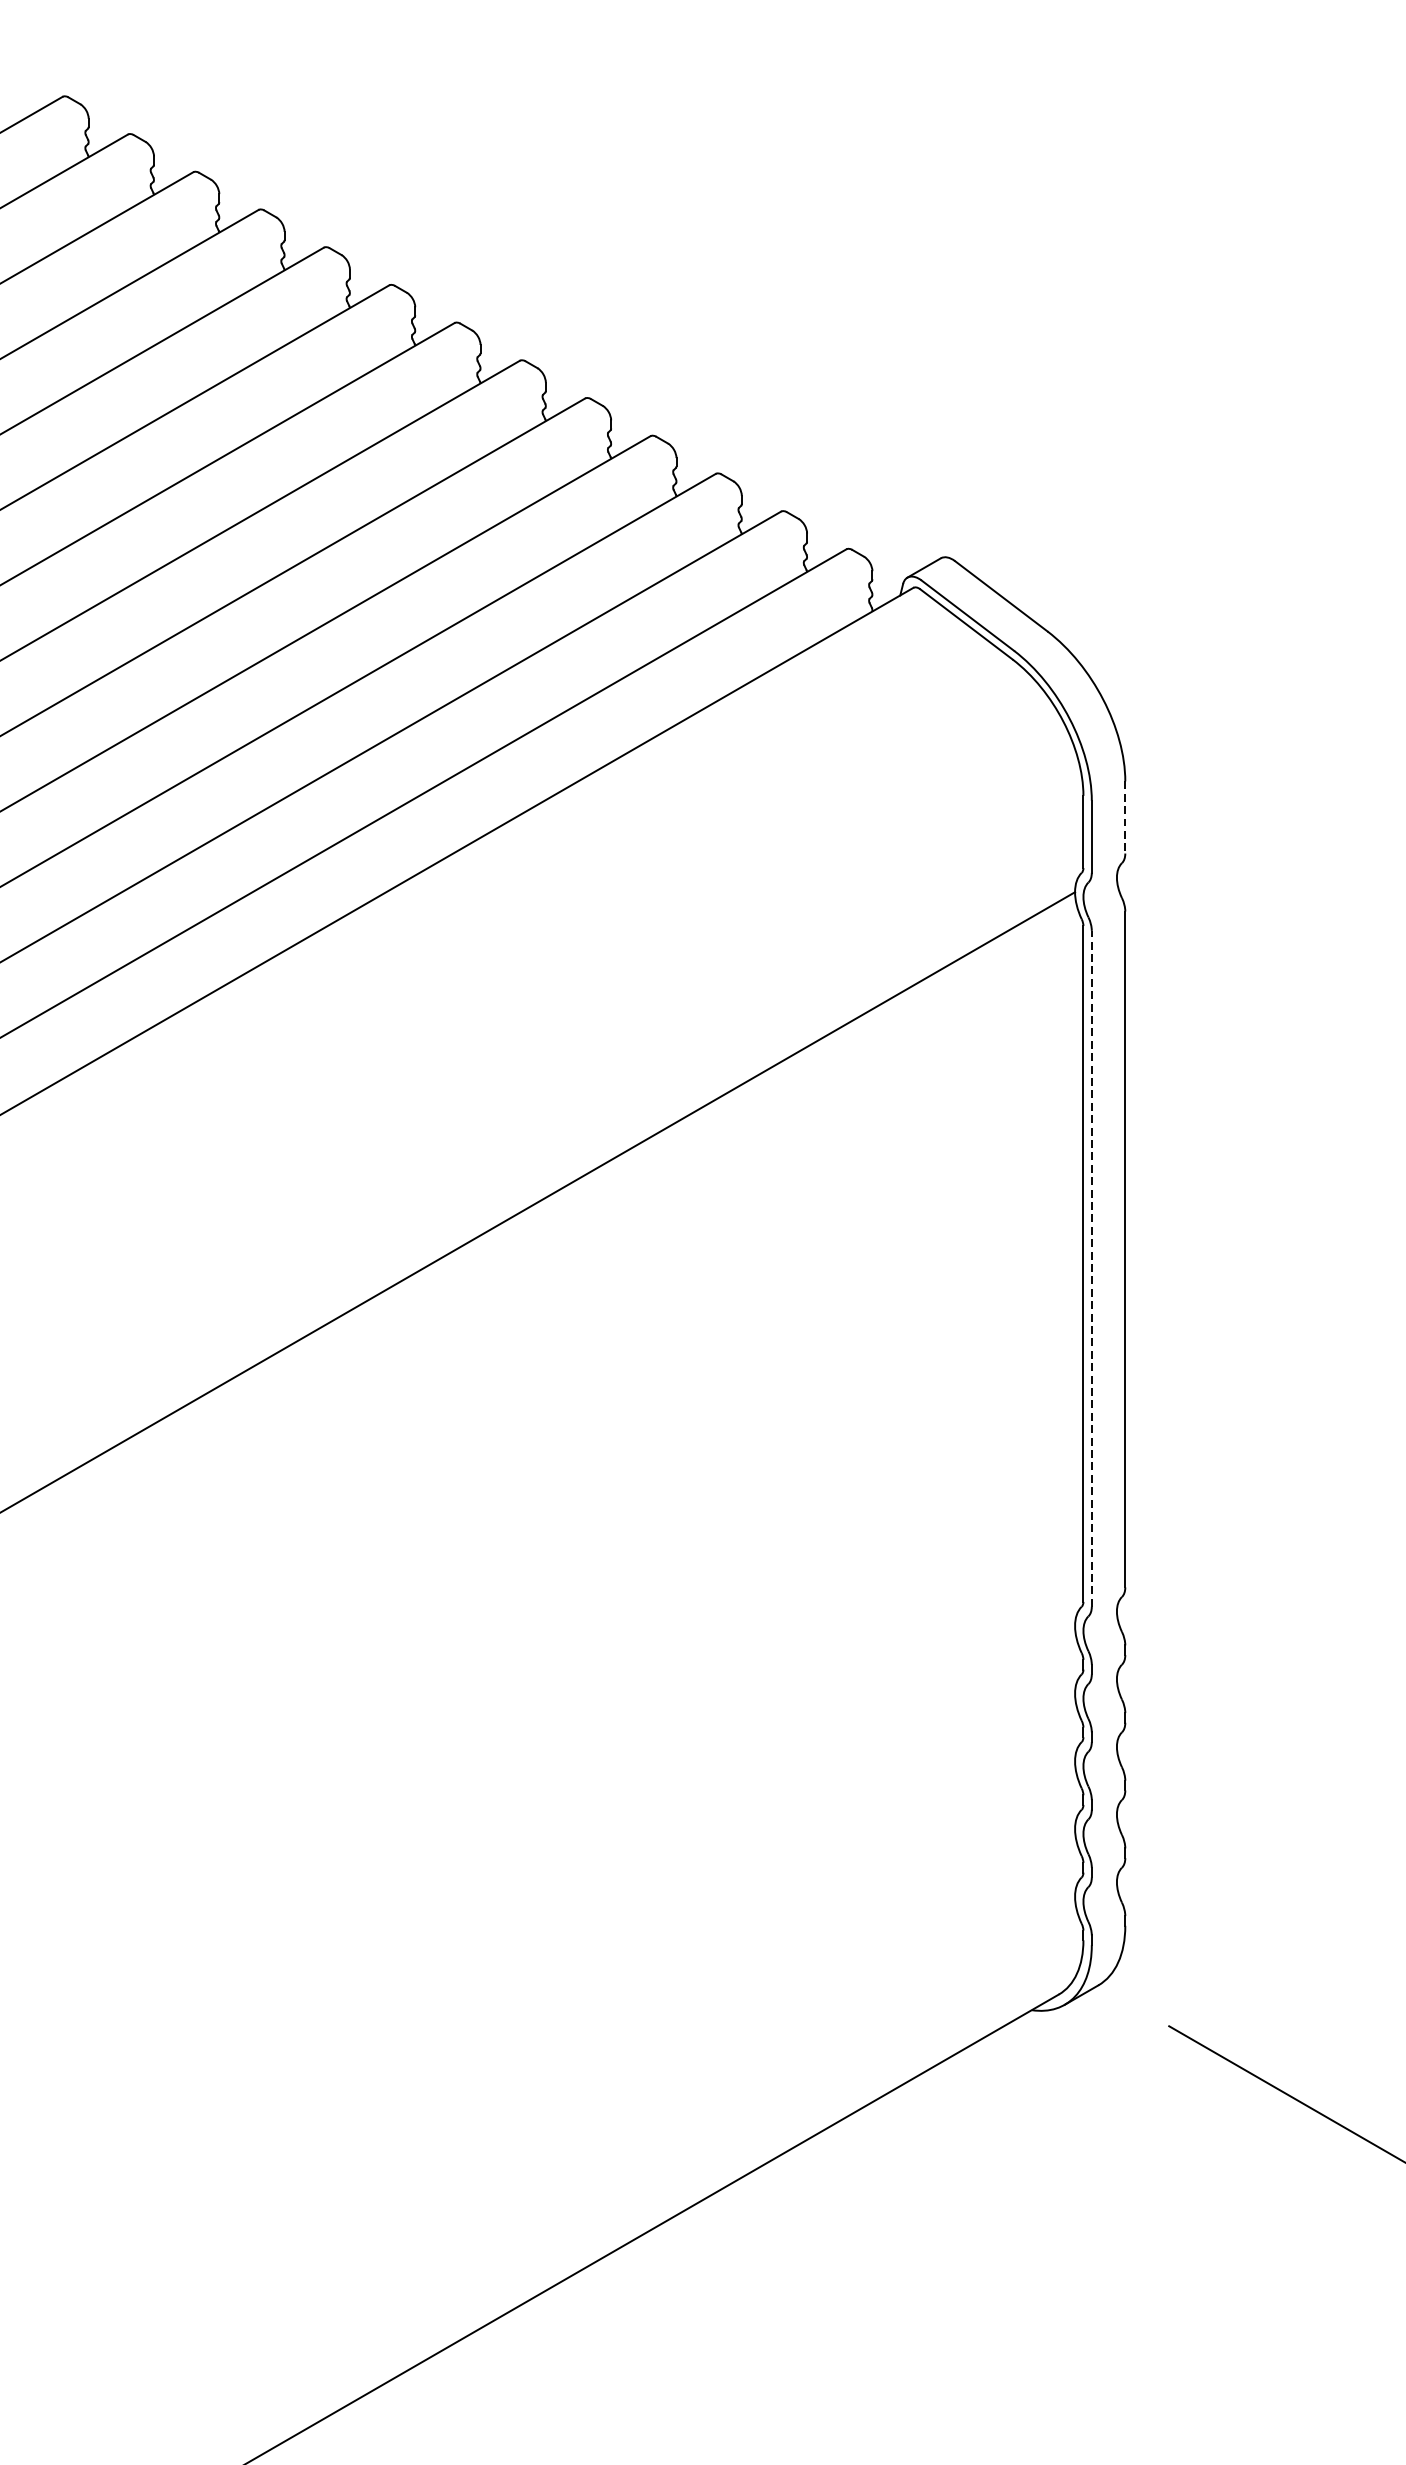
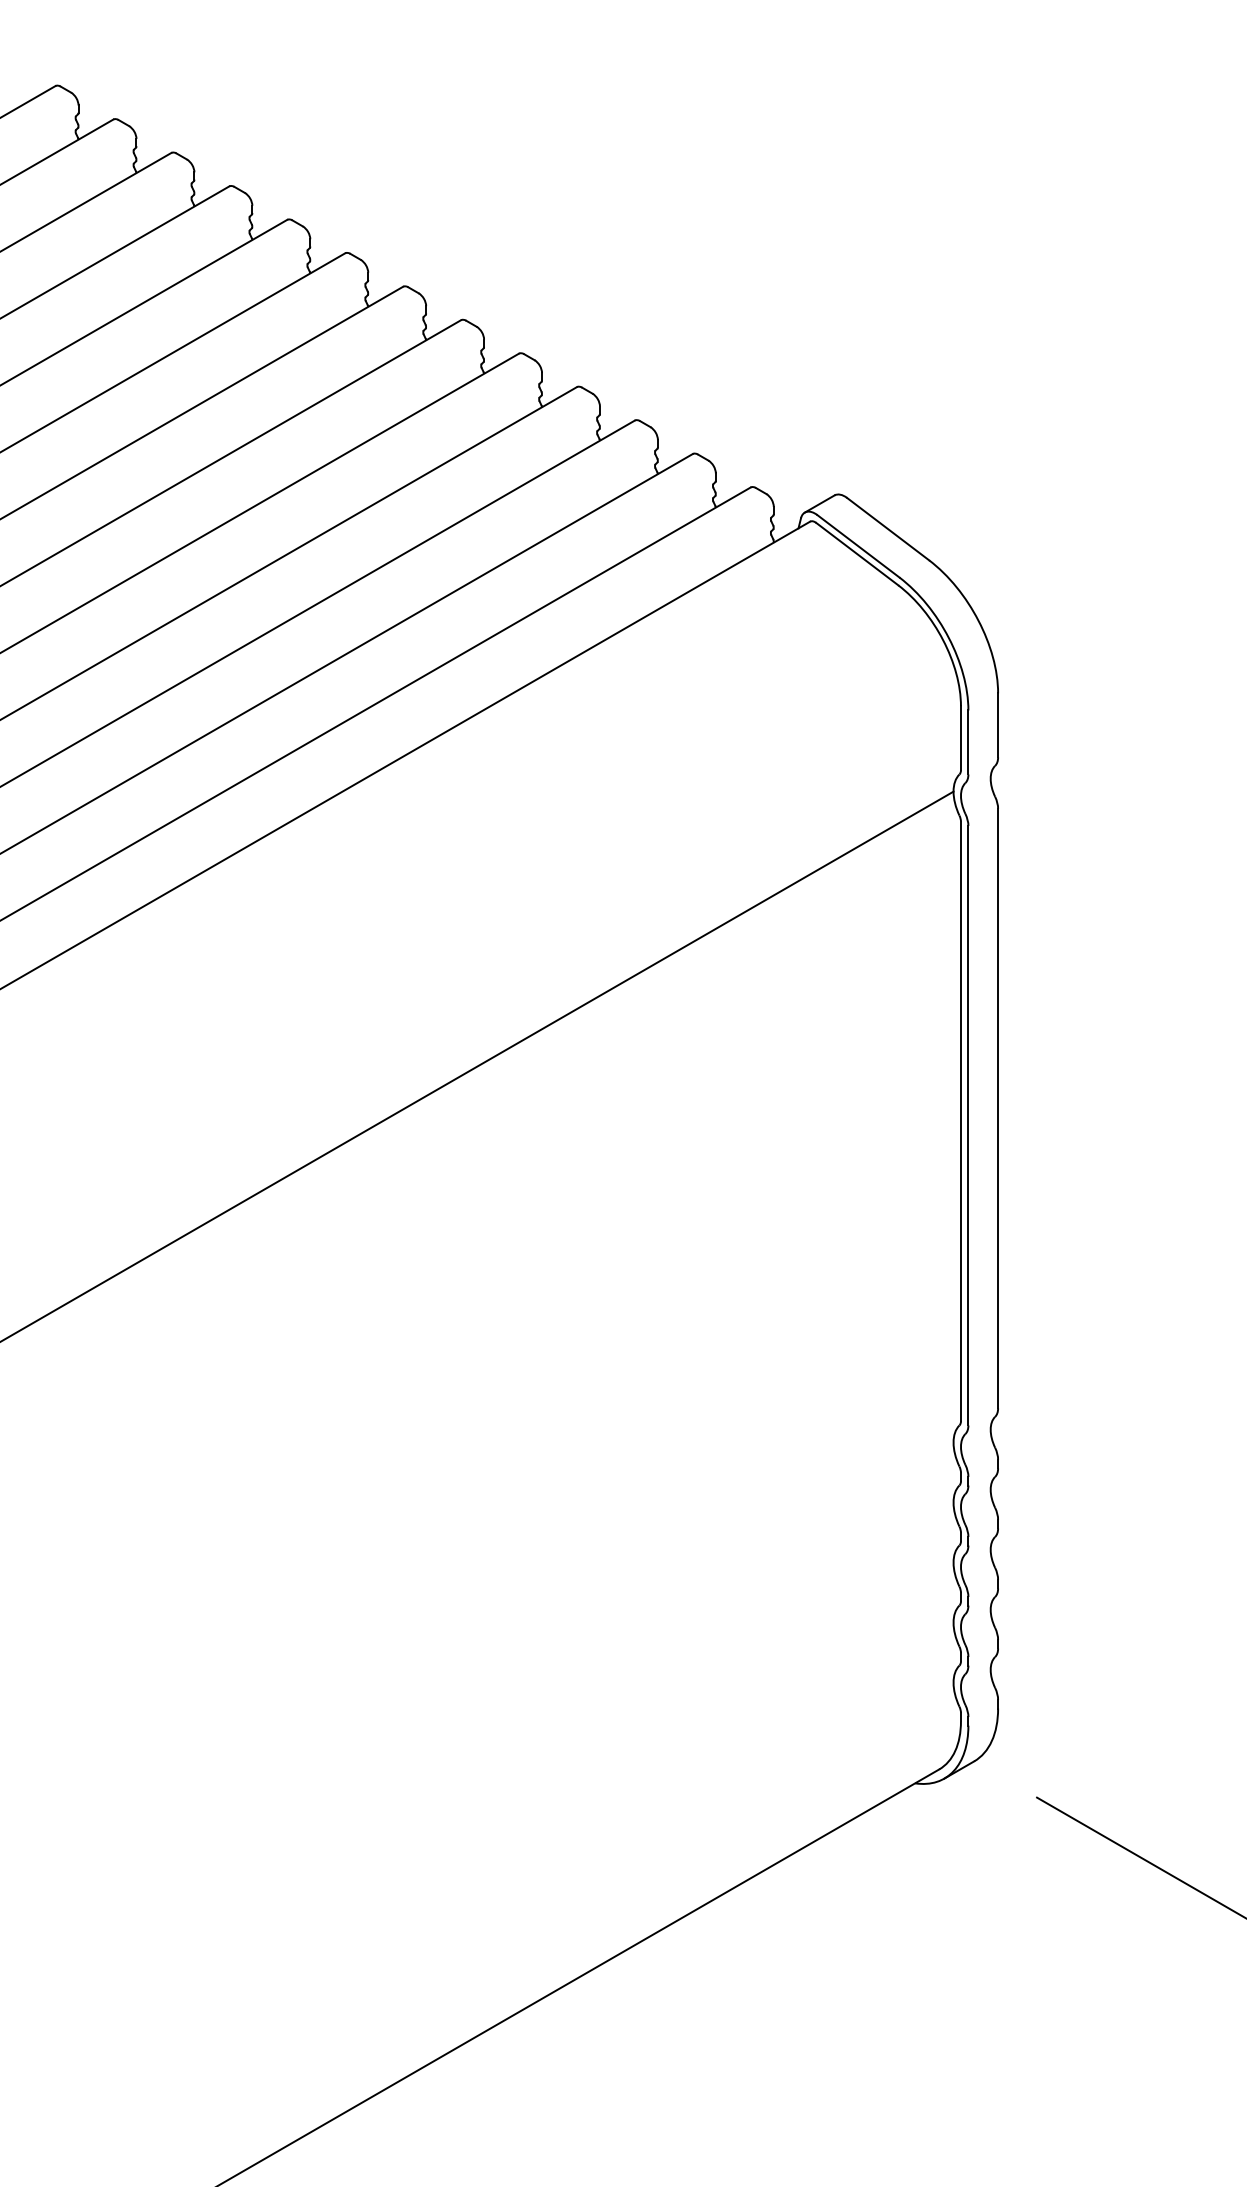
line: (1125, 817) -> (998, 725), dashed -> solid
line: (1091, 1268) -> (968, 1125), dashed -> solid

